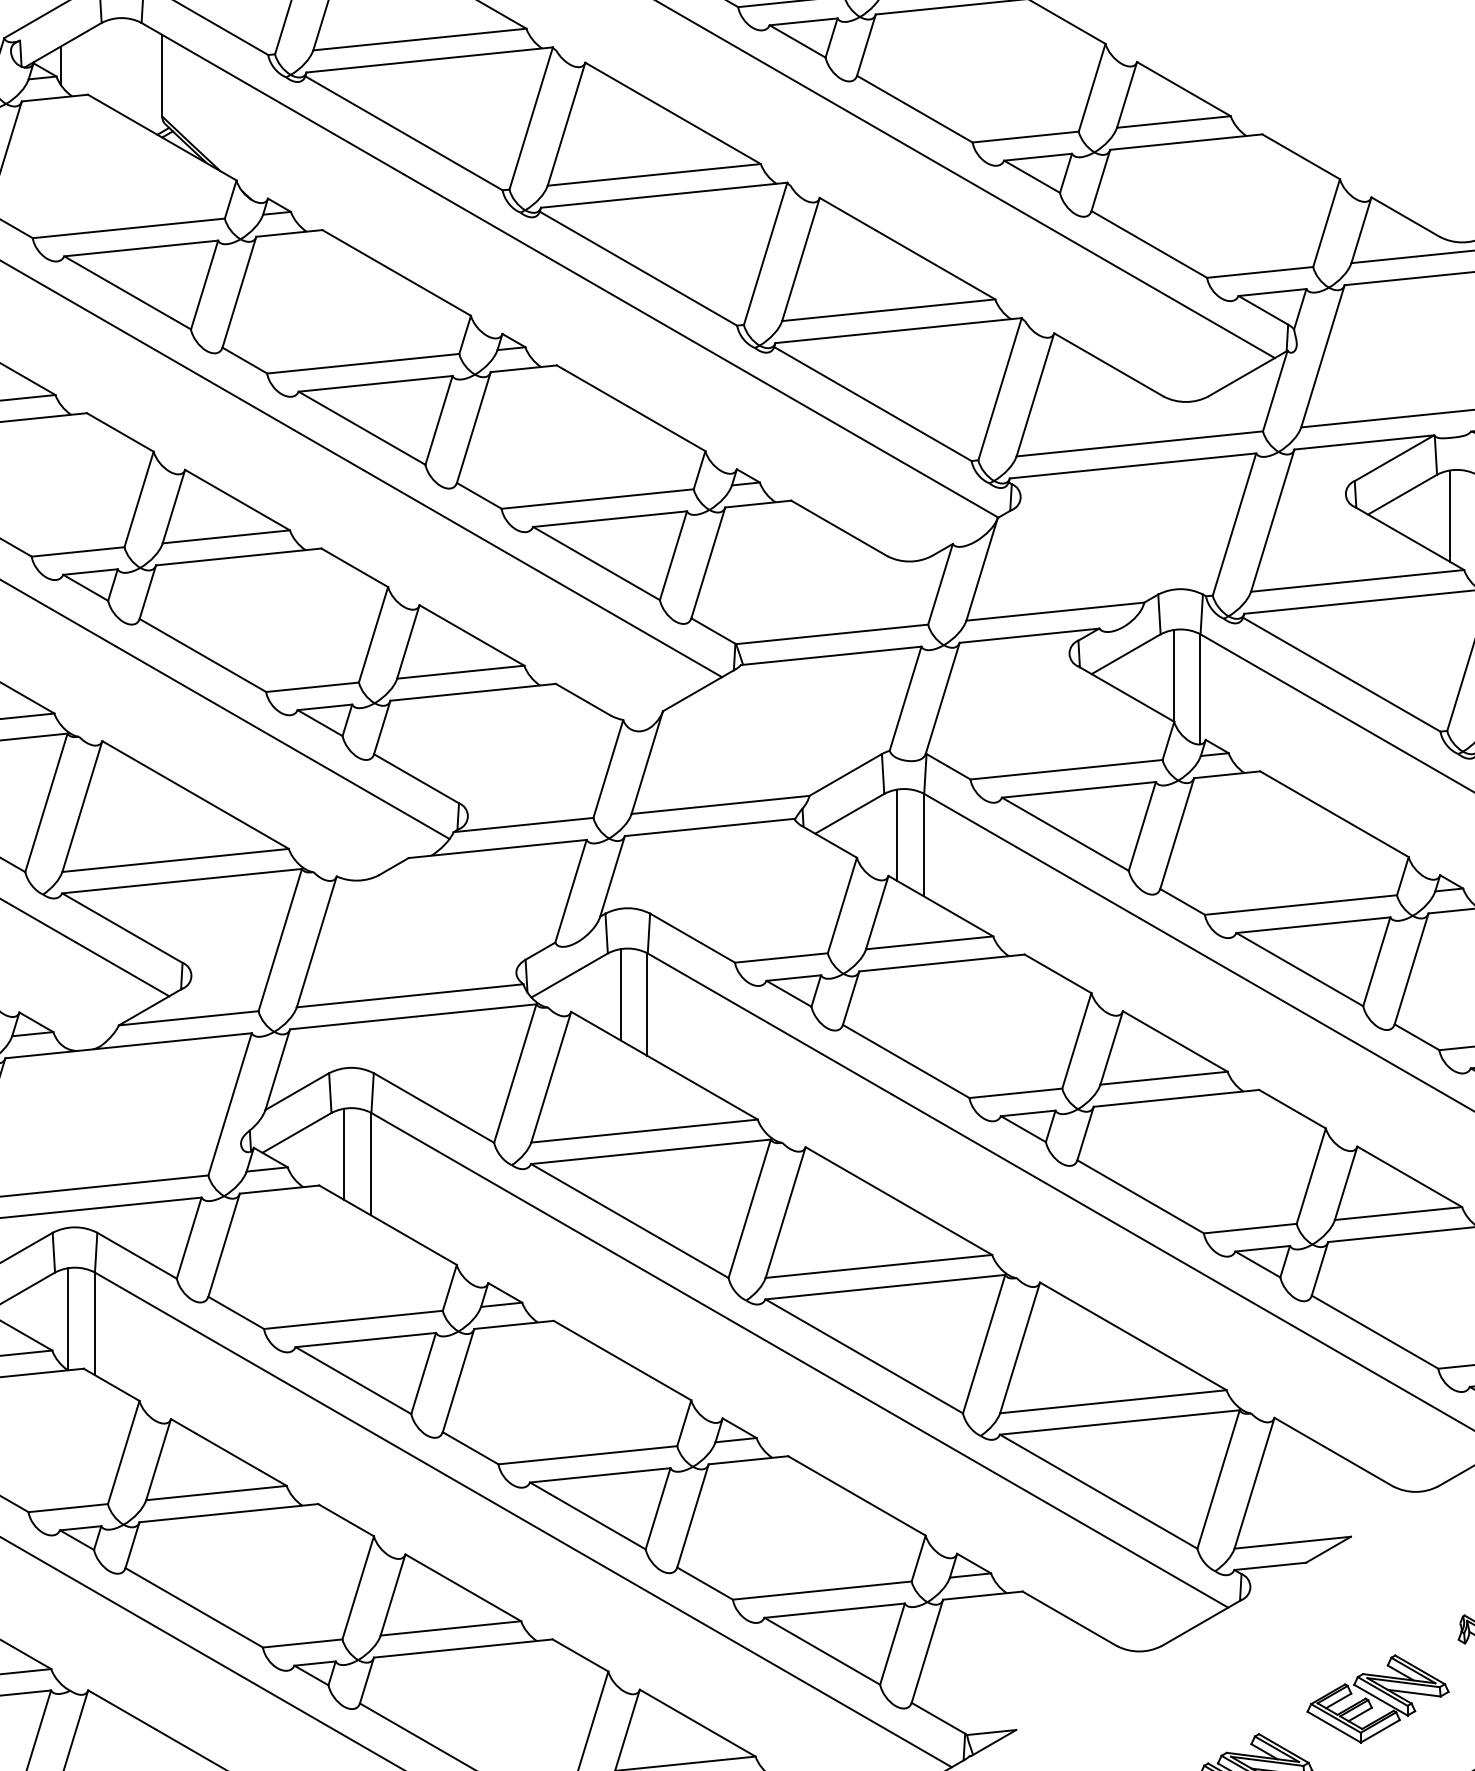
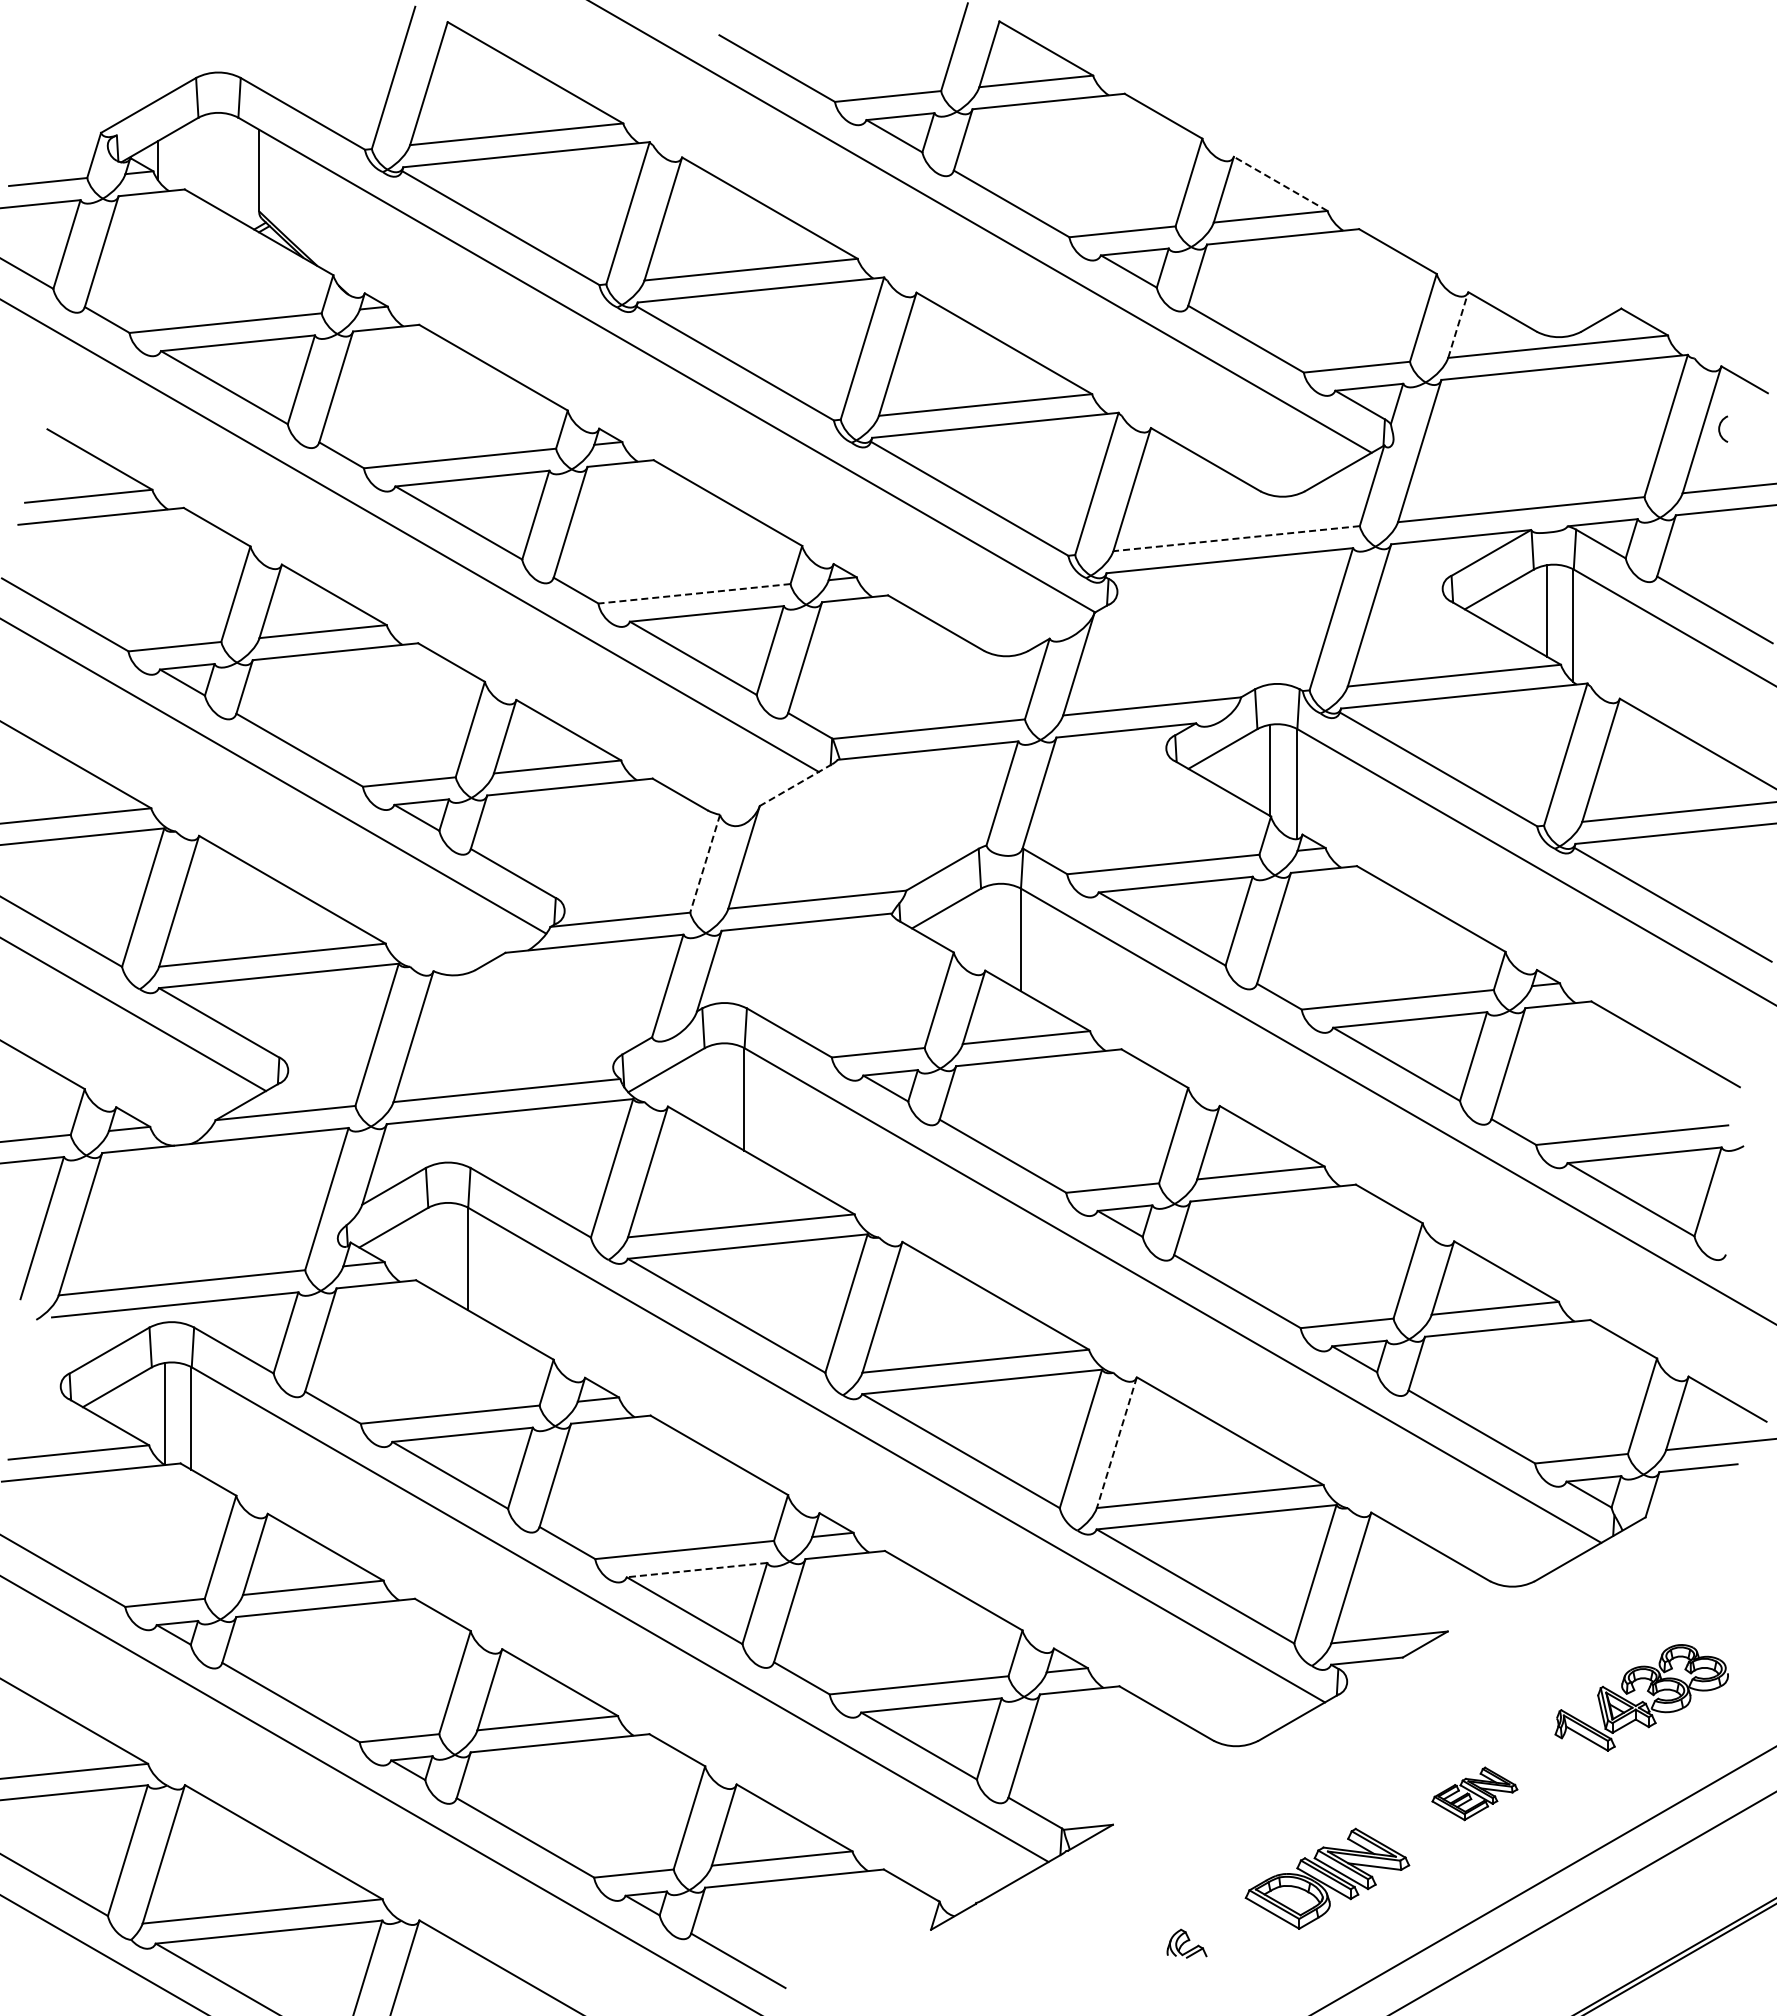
line: (1183, 88) -> (1280, 183), solid -> dashed
line: (1361, 229) -> (1458, 324), solid -> dashed
line: (1139, 443) -> (1236, 538), solid -> dashed
line: (597, 498) -> (694, 593), solid -> dashed
line: (698, 690) -> (795, 785), solid -> dashed
line: (608, 769) -> (705, 864), solid -> dashed
line: (896, 834) -> (993, 929), removed
line: (620, 994) -> (717, 1089), removed
line: (344, 1153) -> (441, 1248), removed
line: (1019, 1348) -> (1116, 1443), solid -> dashed
line: (600, 1475) -> (697, 1570), solid -> dashed
part: (1377, 1698) -> (1474, 1793), size x0.6

